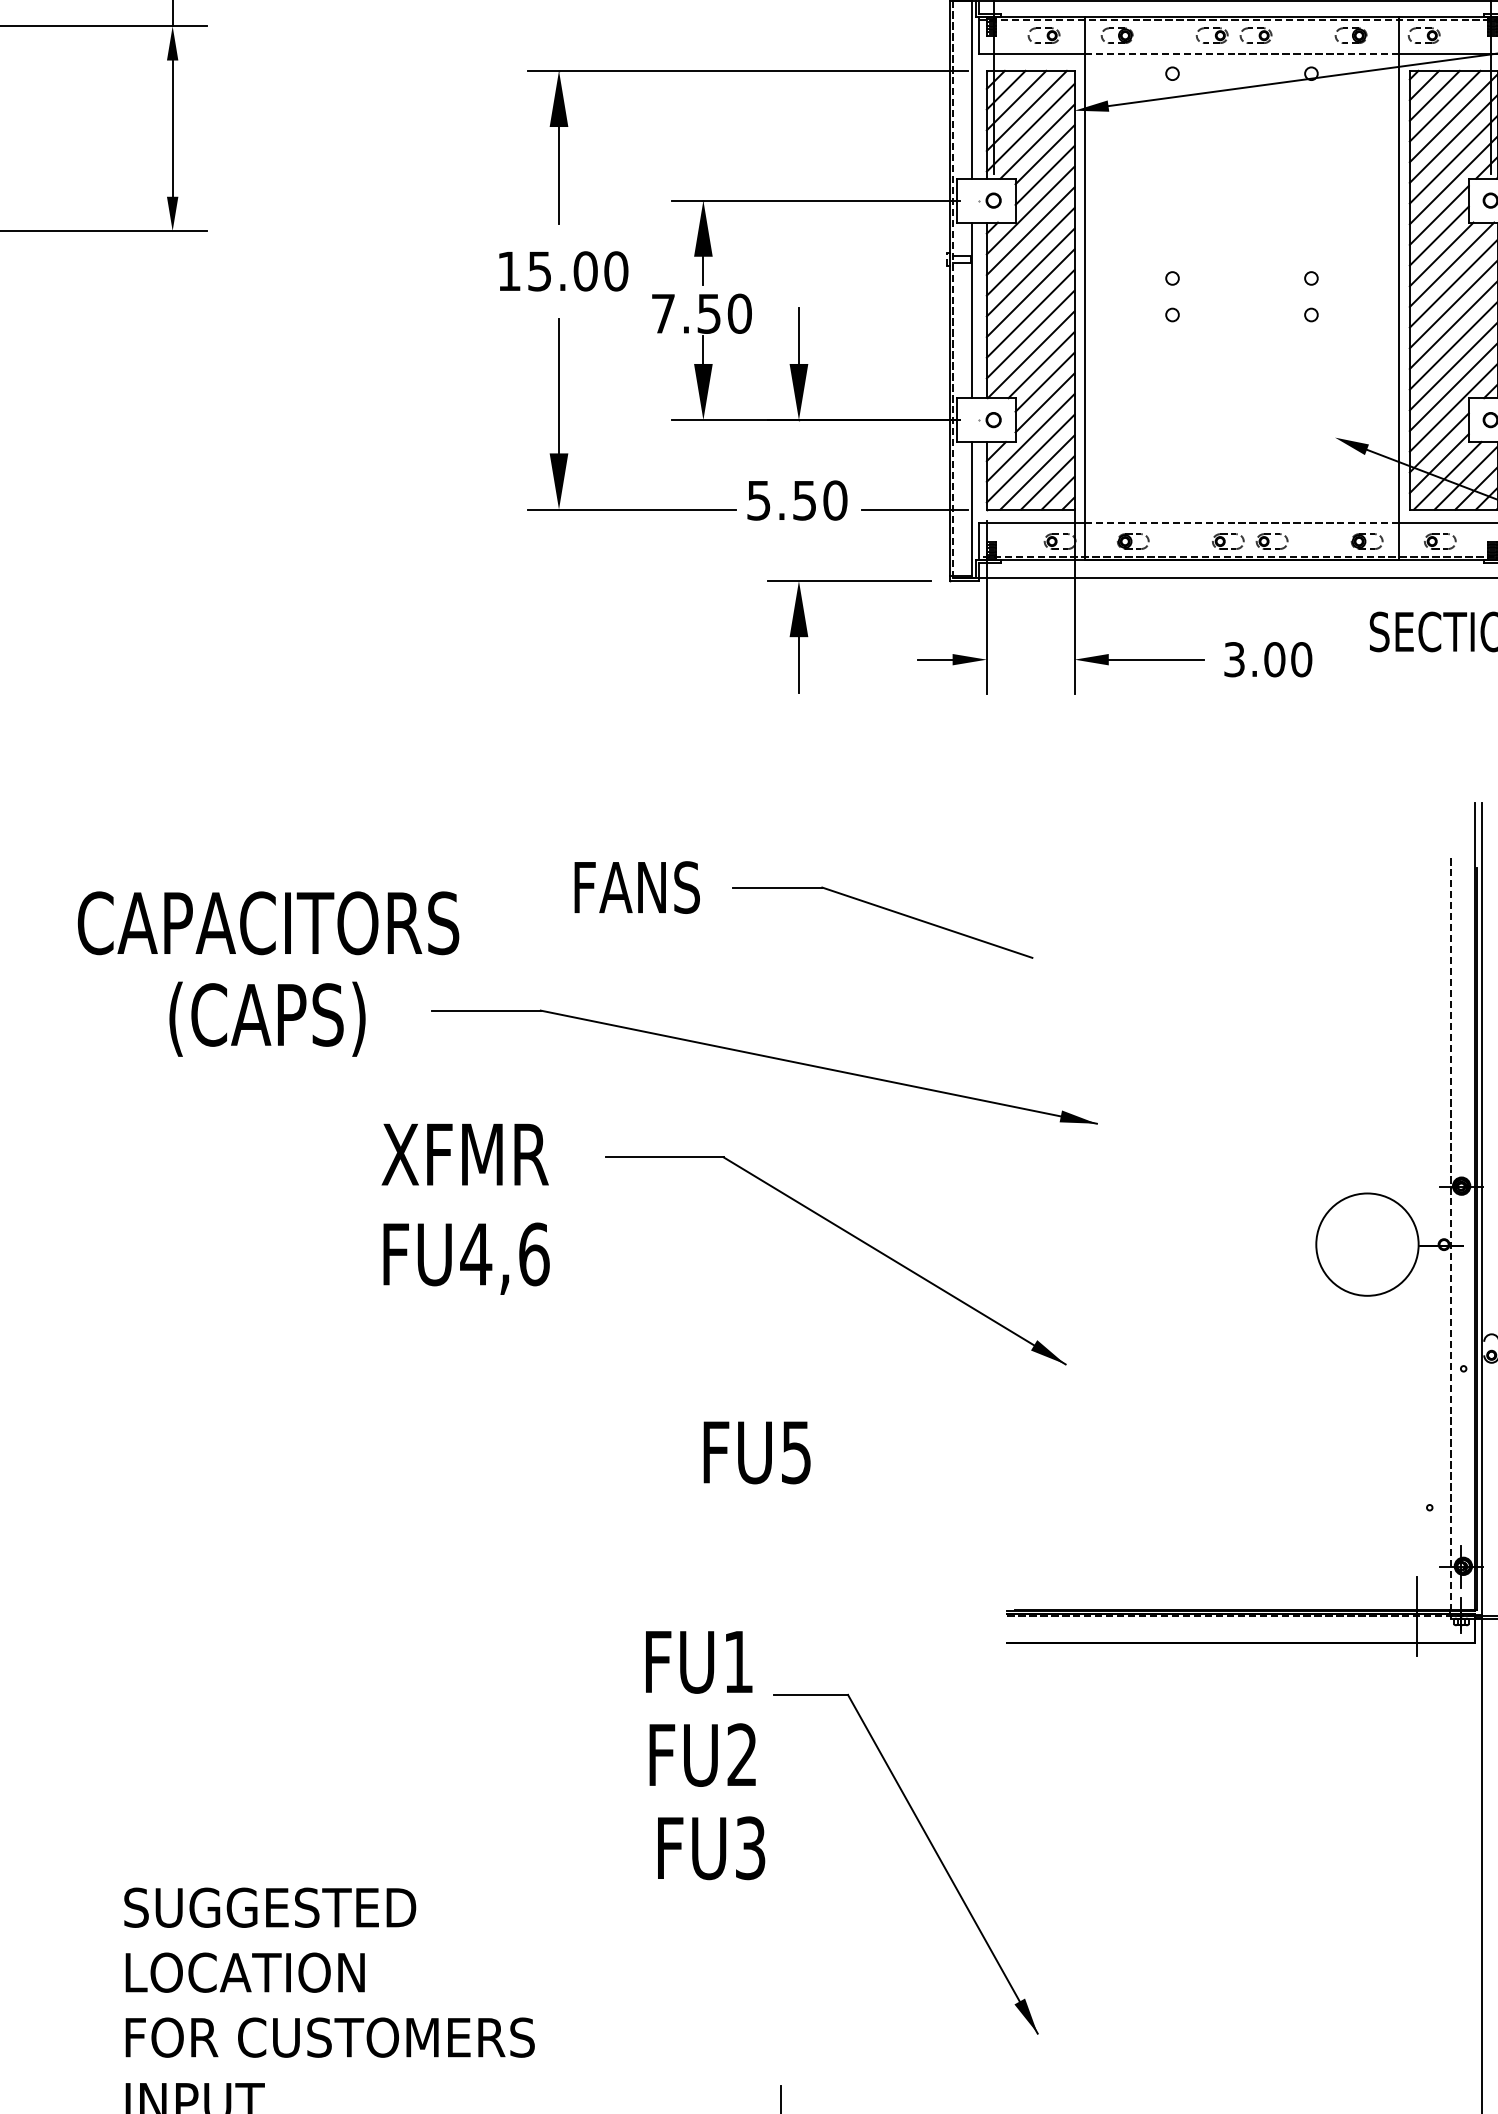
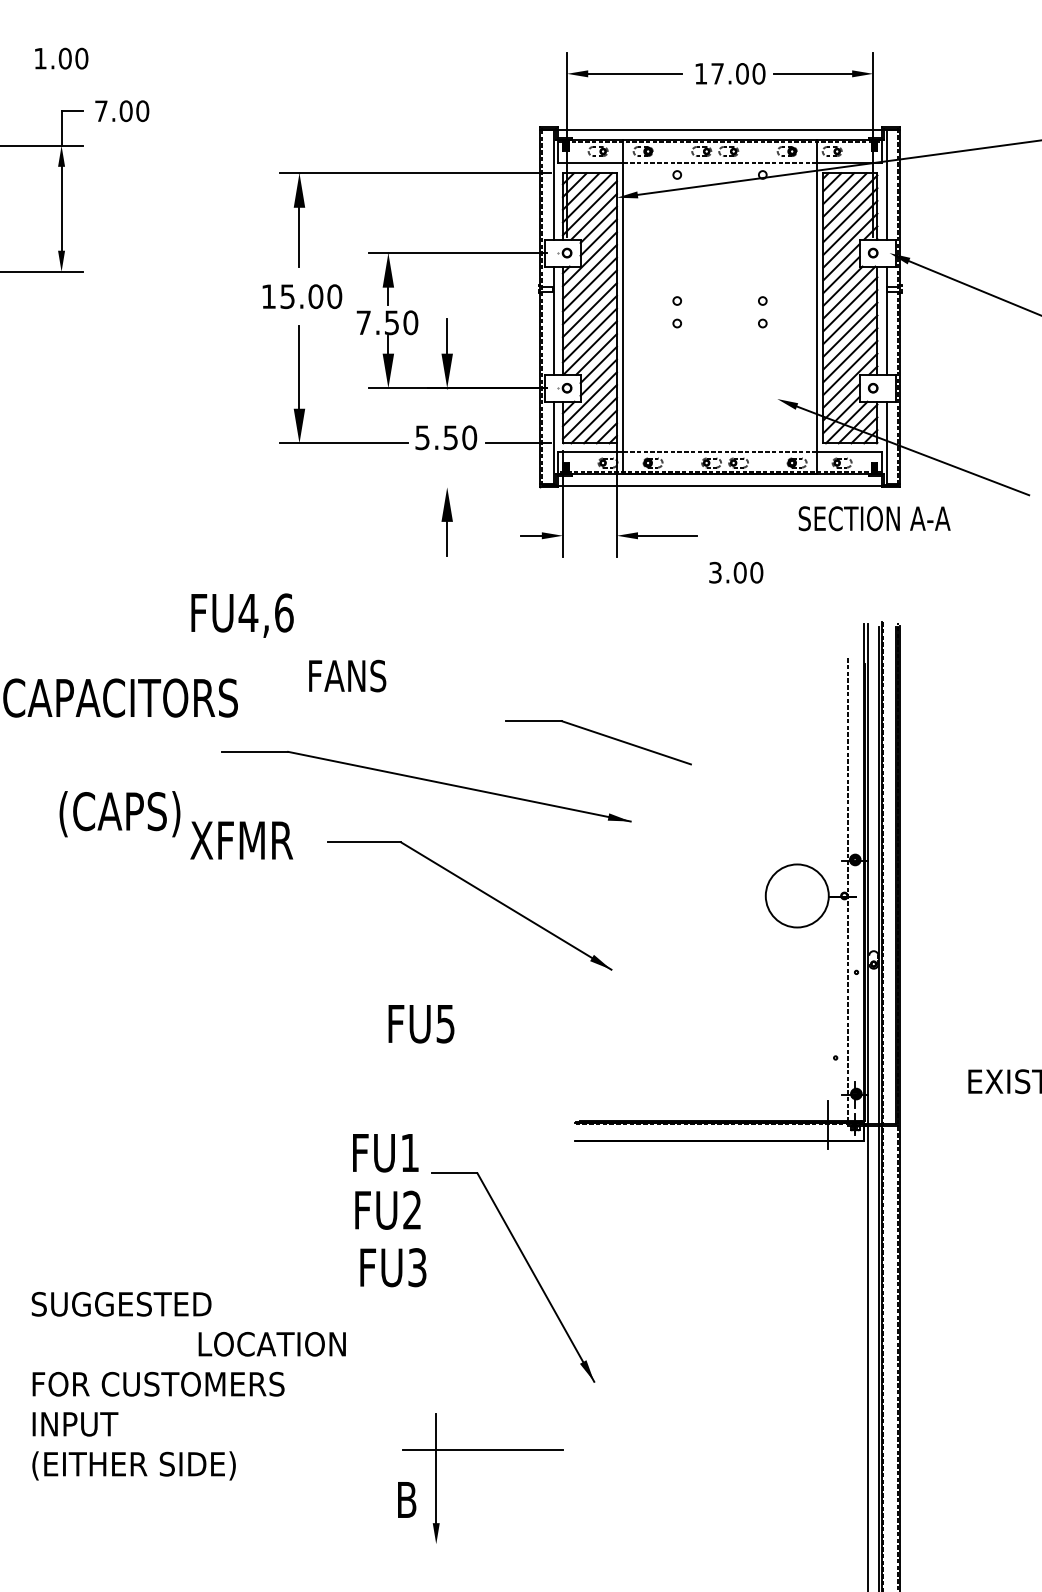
line: (849, 581) -> (478, 487), removed
text: (1268, 659) -> (736, 572), moved
part: (885, 910) -> (600, 735), moved
text: (266, 1019) -> (119, 814), moved
text: (466, 1258) -> (242, 615), moved
text: (243, 1973) -> (271, 1344), moved

